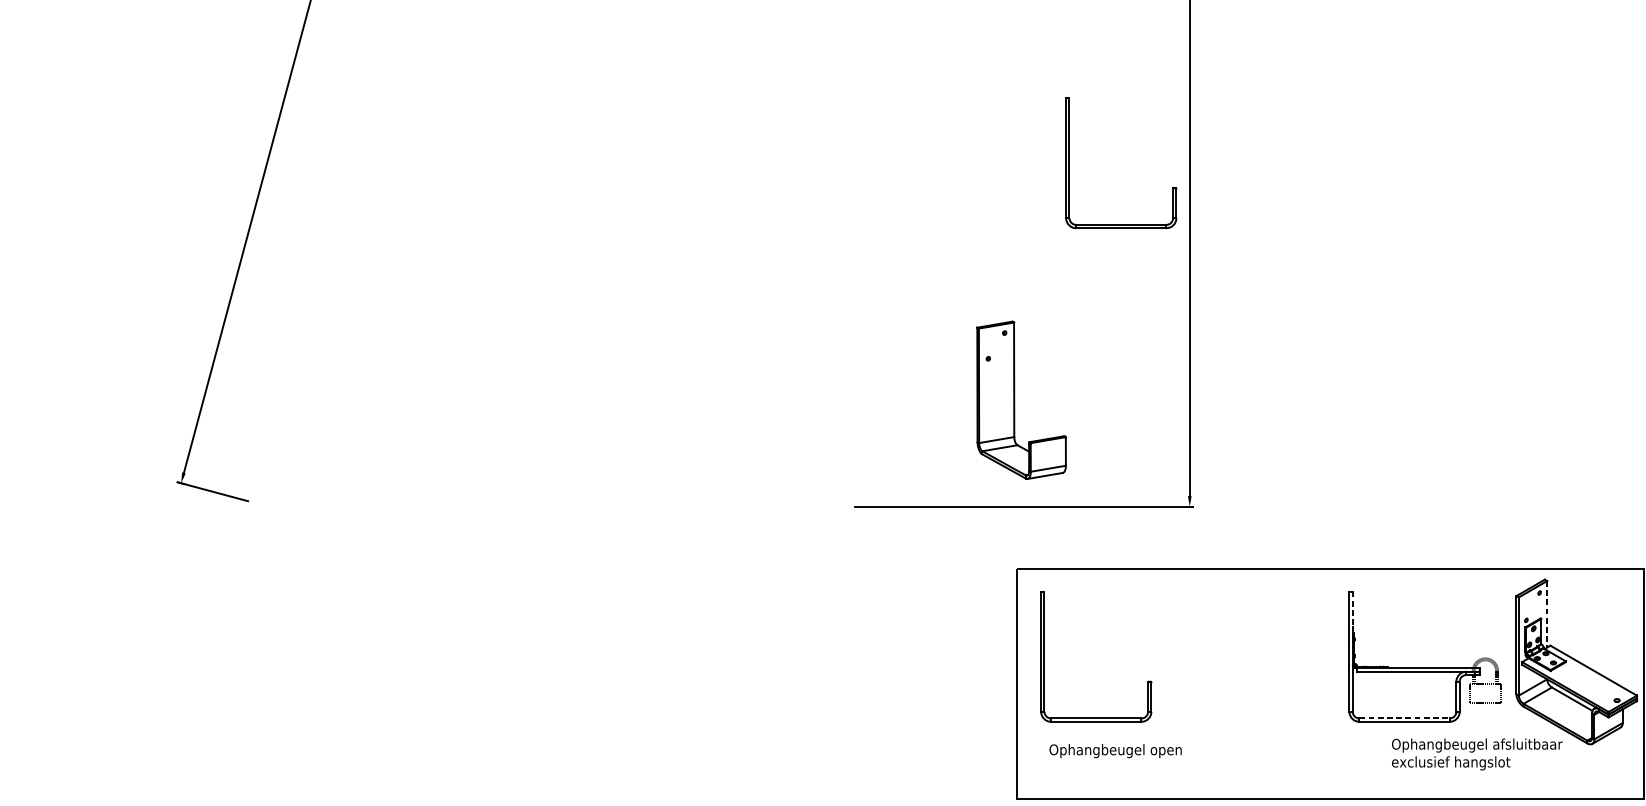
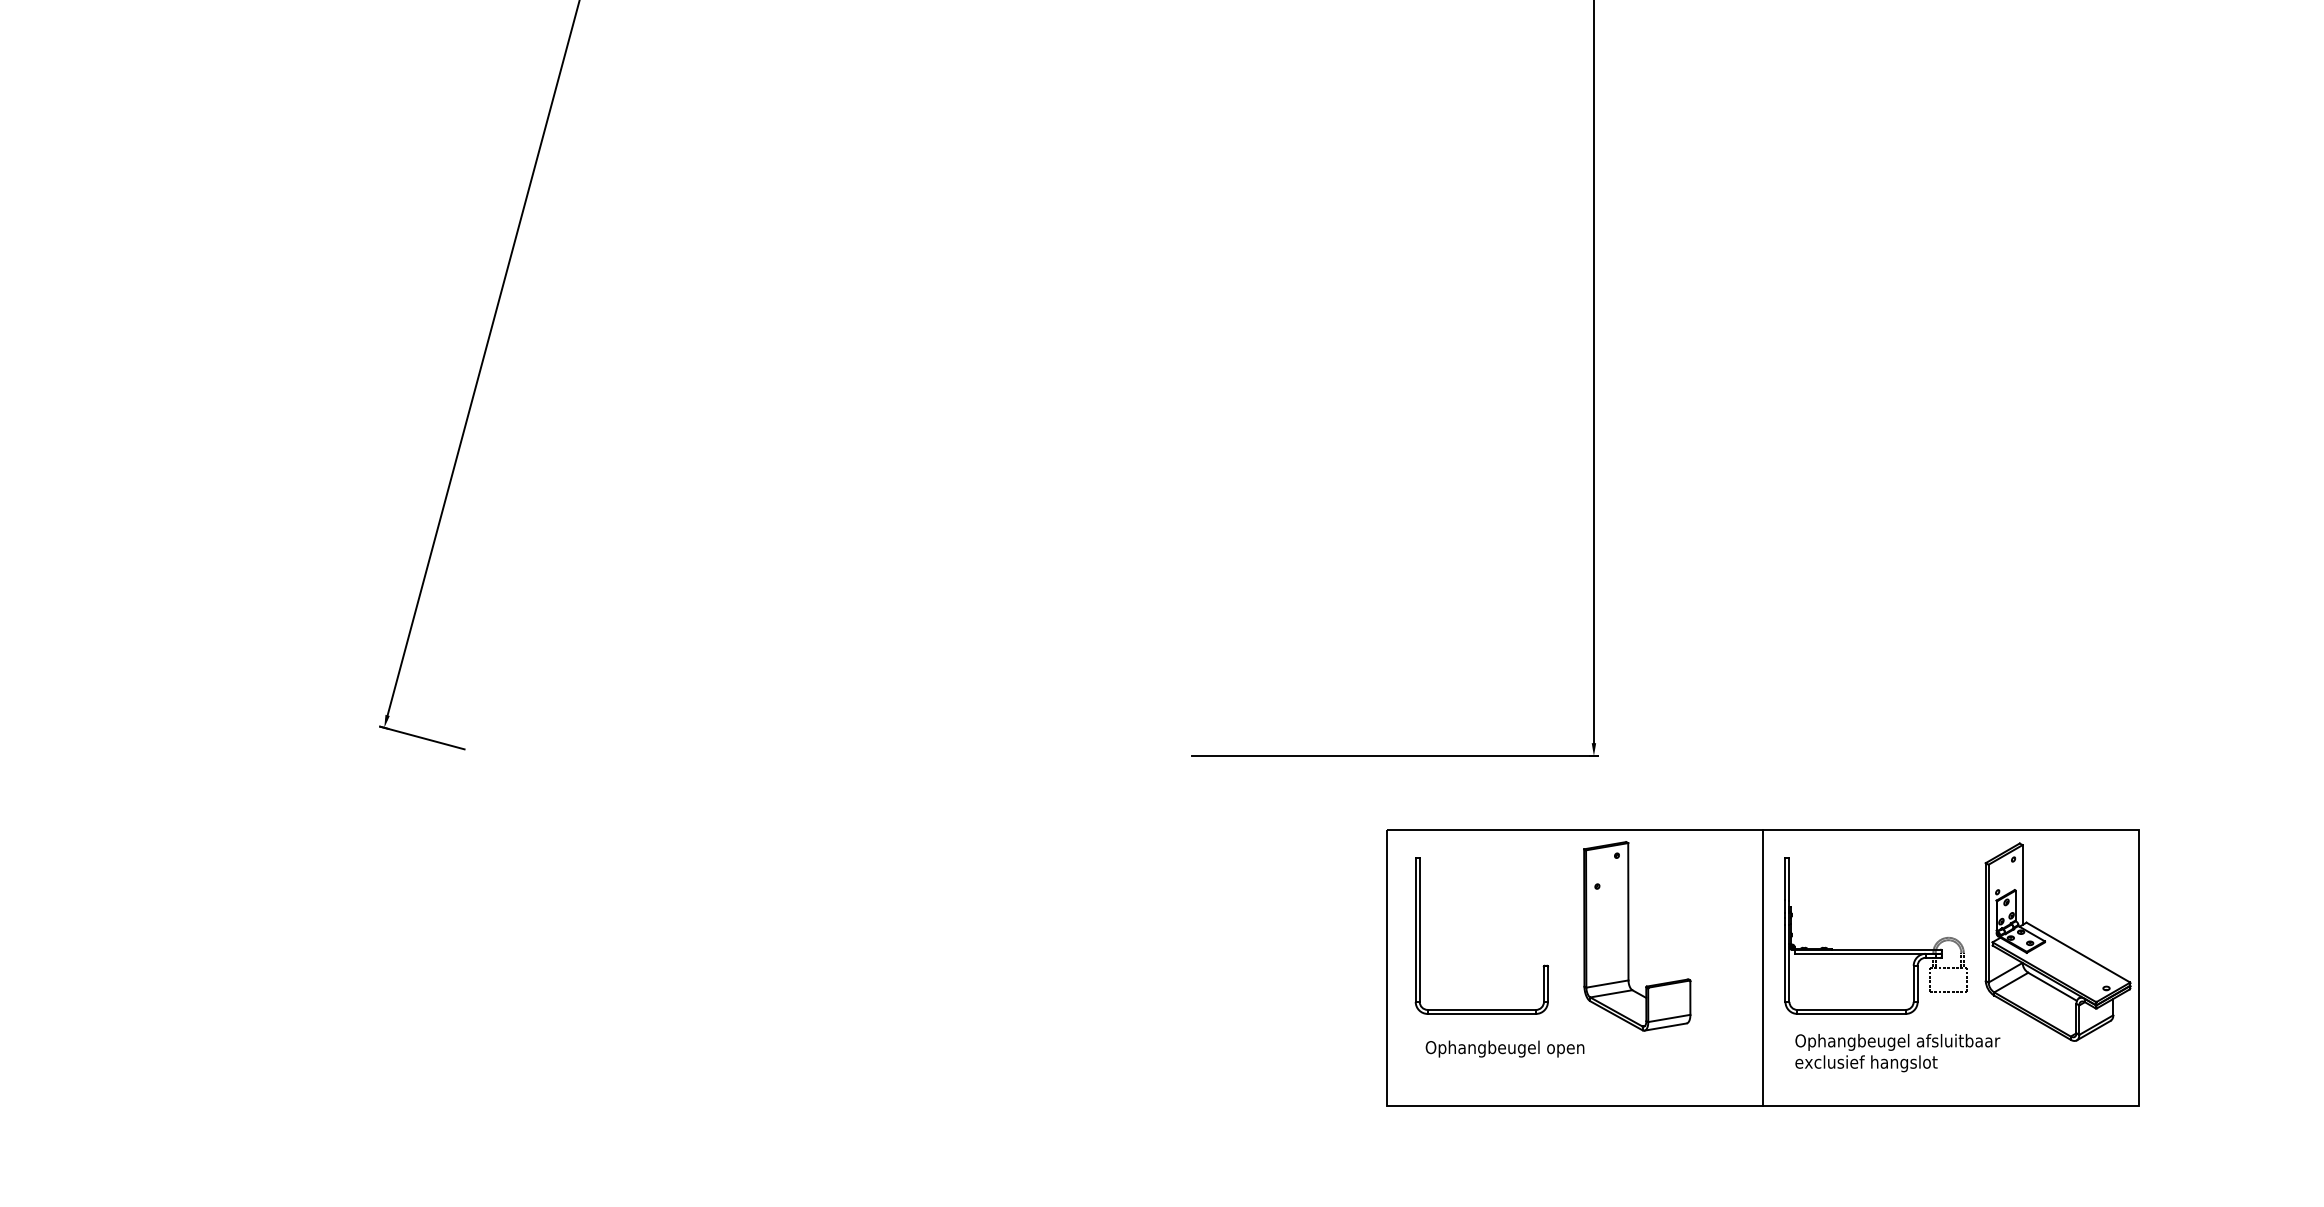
part: (1070, 162) -> (1450, 343), removed
part: (1015, 400) -> (1629, 936), moved
line: (1352, 609) -> (1789, 879), dashed -> solid
line: (1547, 614) -> (2022, 885), dashed -> solid
line: (1330, 683) -> (1762, 968), added
line: (1405, 718) -> (1852, 1009), dashed -> solid
text: (1477, 754) -> (1897, 1053), moved

